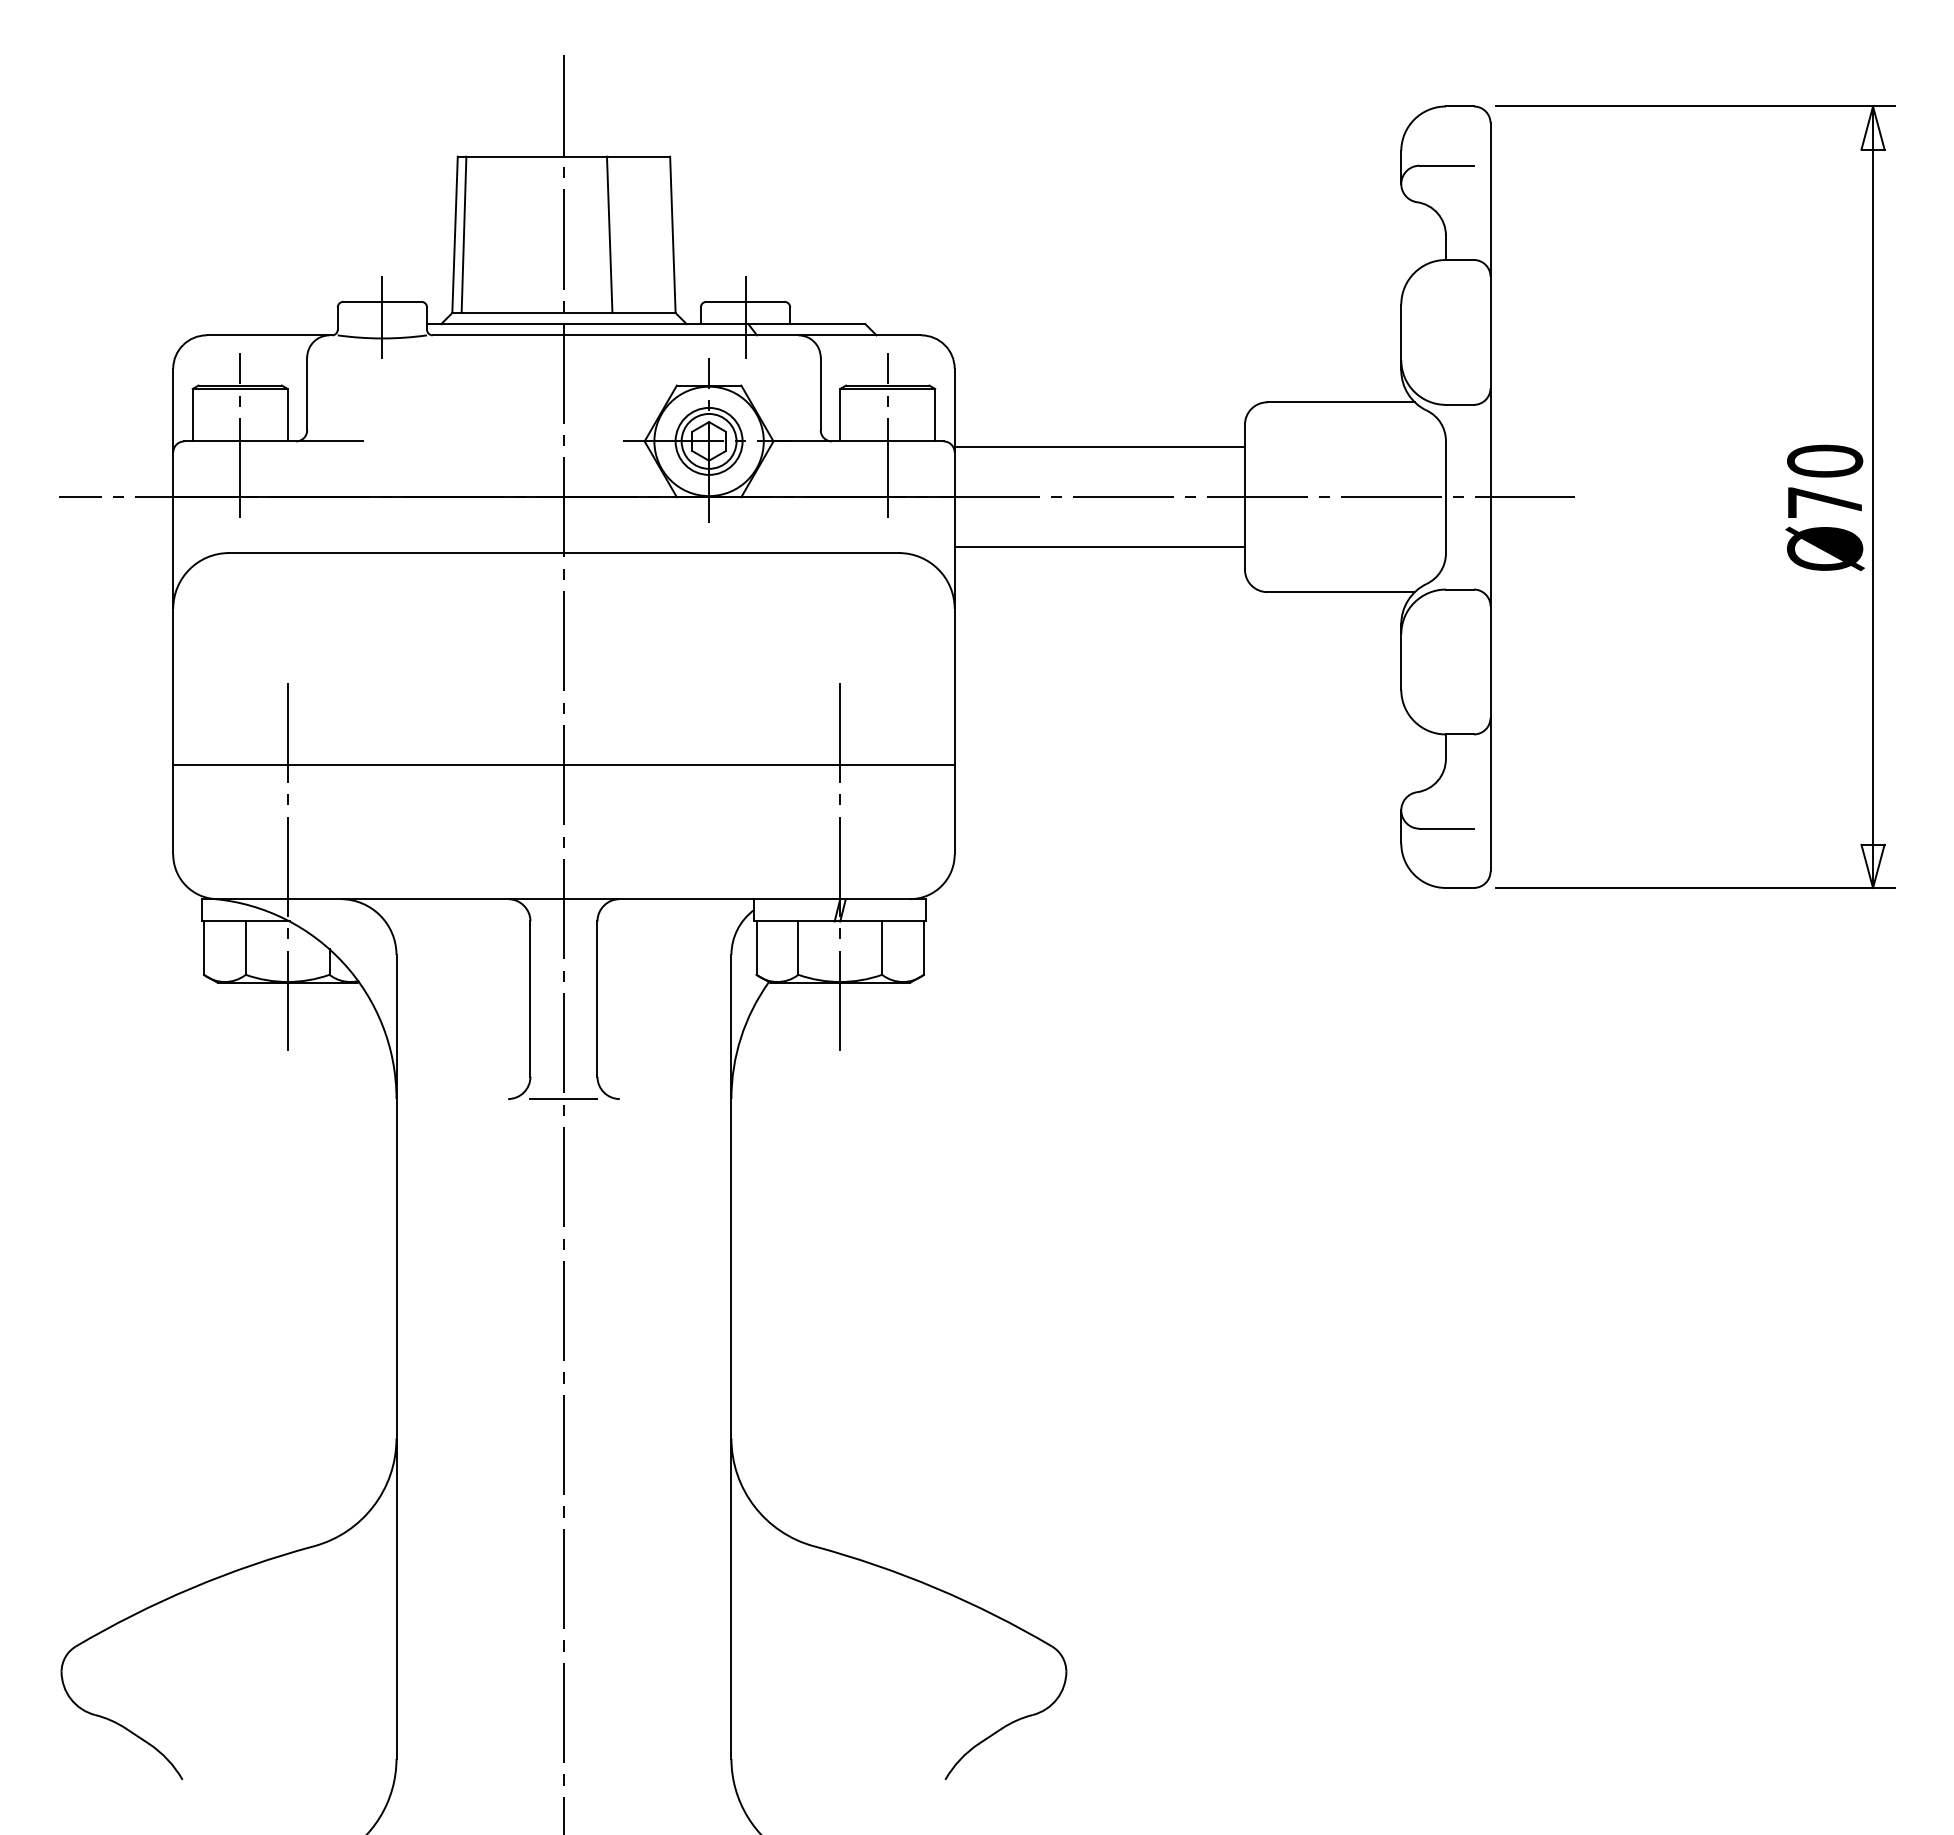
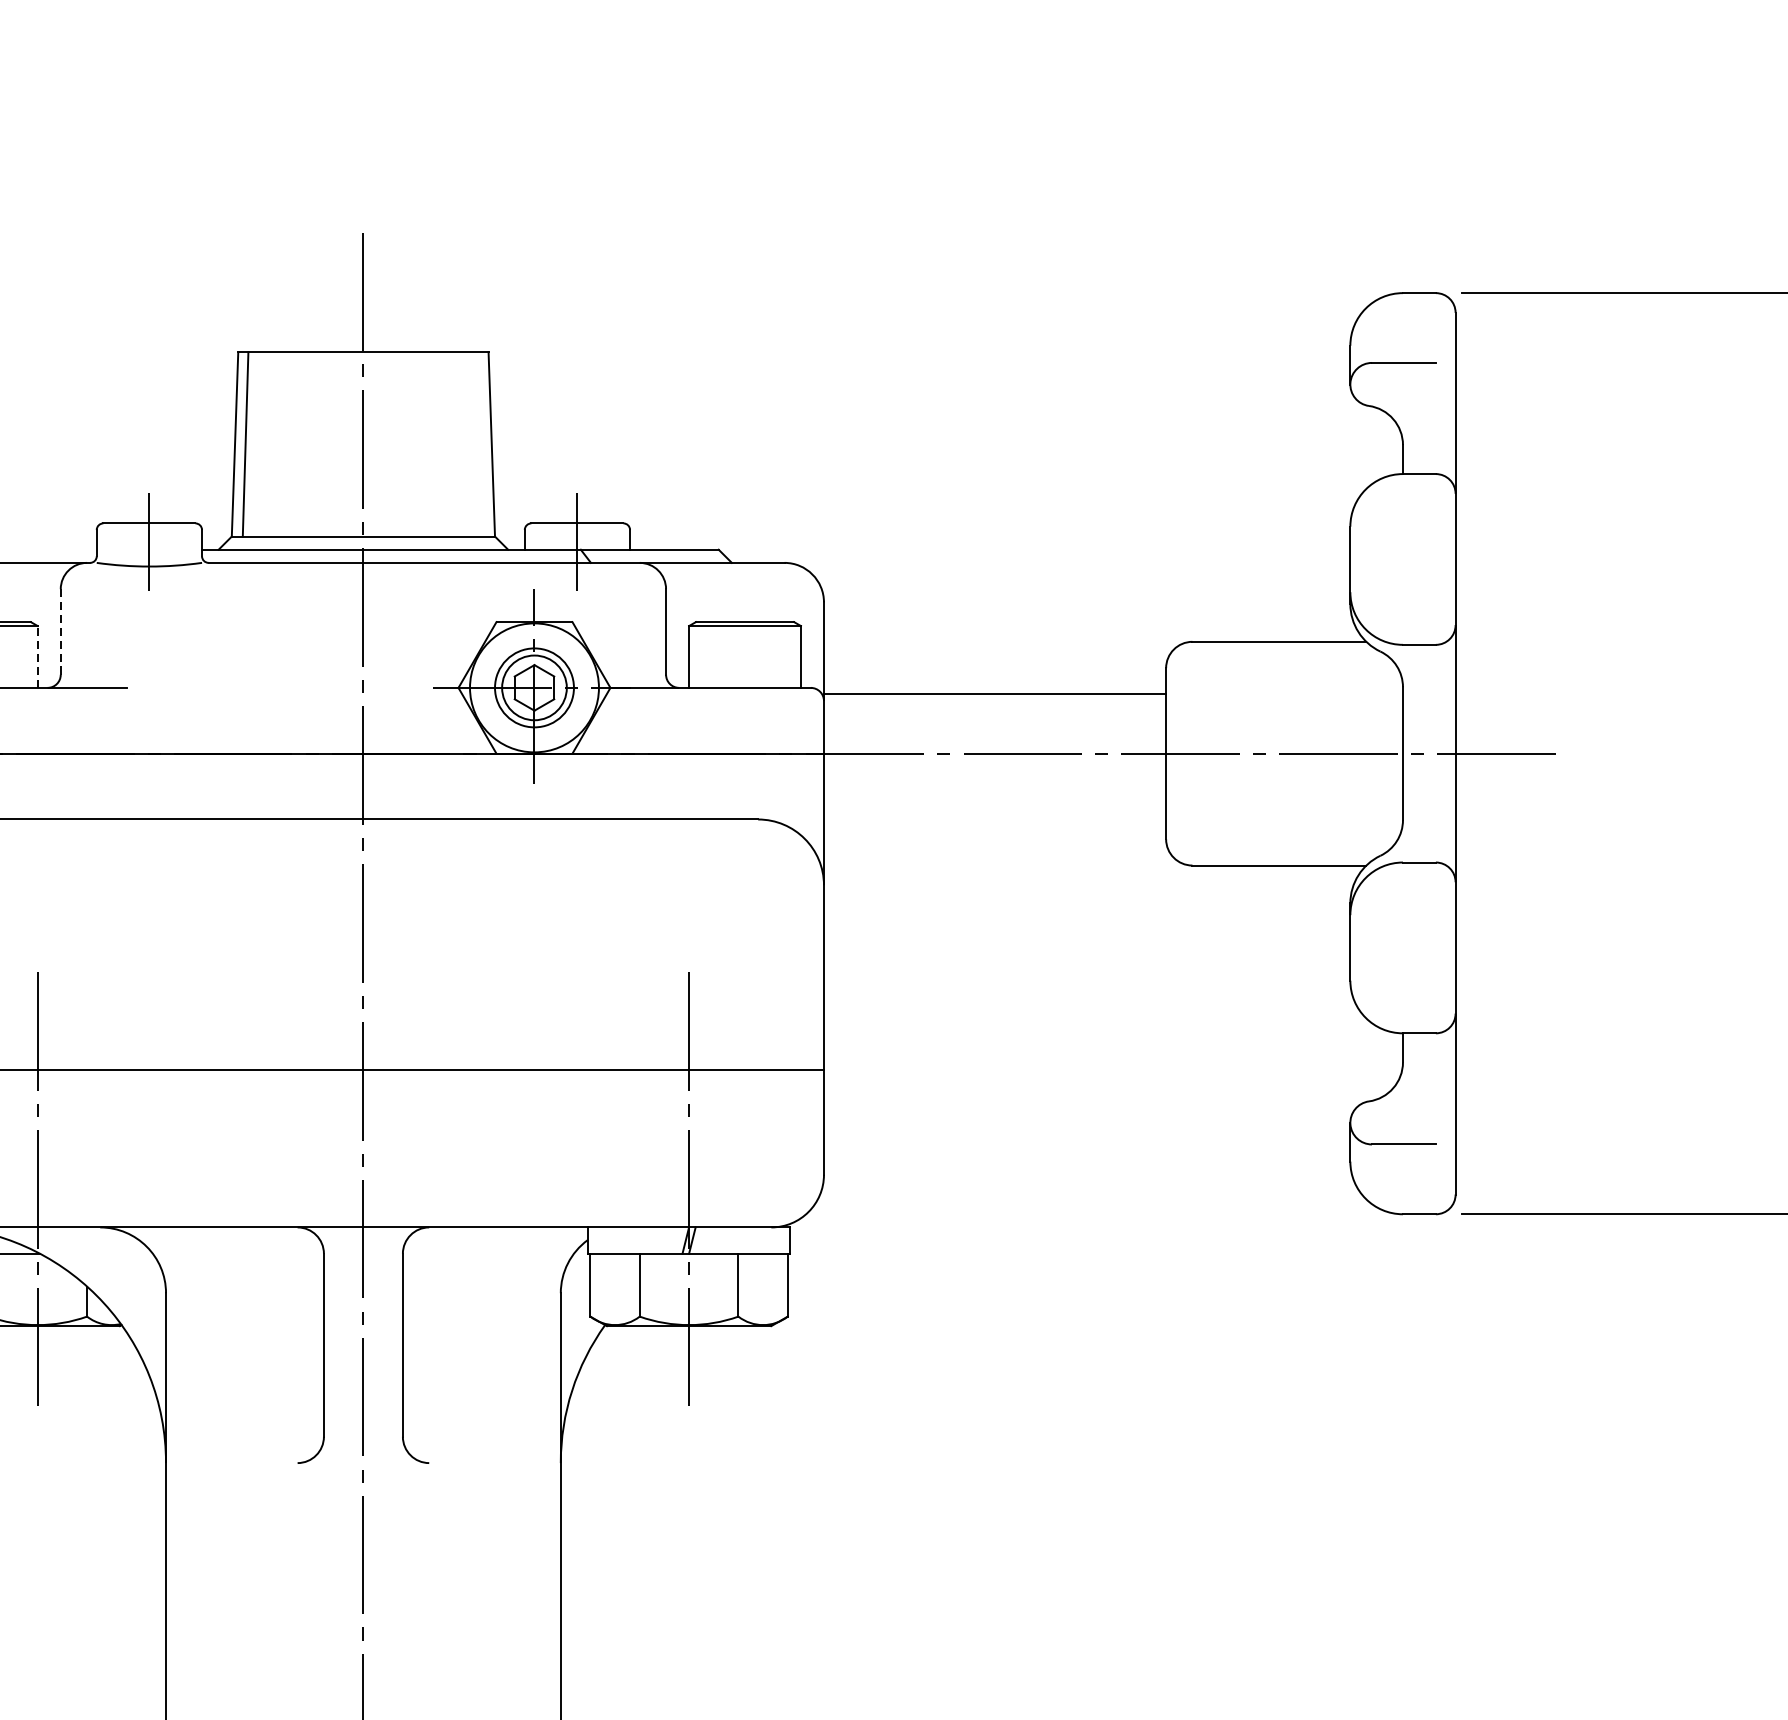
line: (609, 234) -> (417, 444), removed
line: (307, 393) -> (61, 631), solid -> dashed
line: (287, 414) -> (37, 656), solid -> dashed
line: (887, 435) -> (744, 680), removed
line: (1099, 547) -> (994, 812), removed
line: (563, 1099) -> (362, 1463), removed

